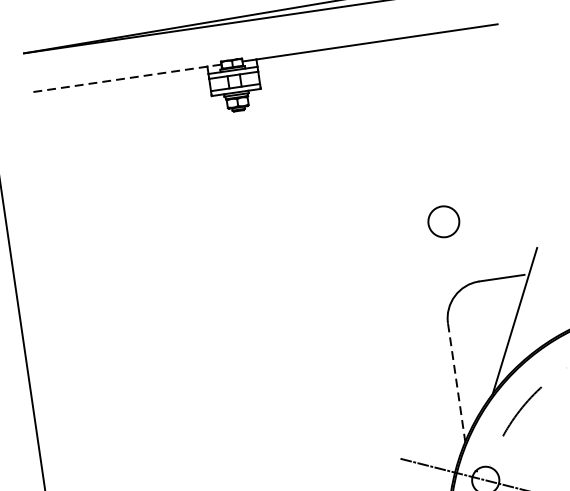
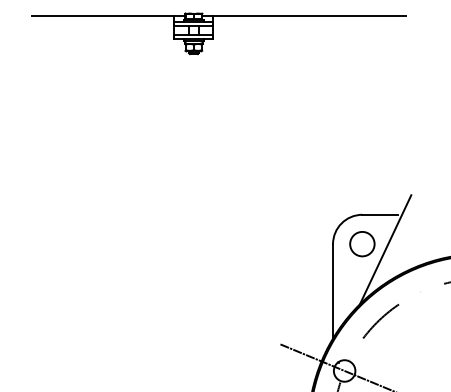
line: (124, 78) -> (108, 15), dashed -> solid
circle: (444, 222) -> (362, 244), moved
line: (457, 382) -> (333, 291), dashed -> solid

